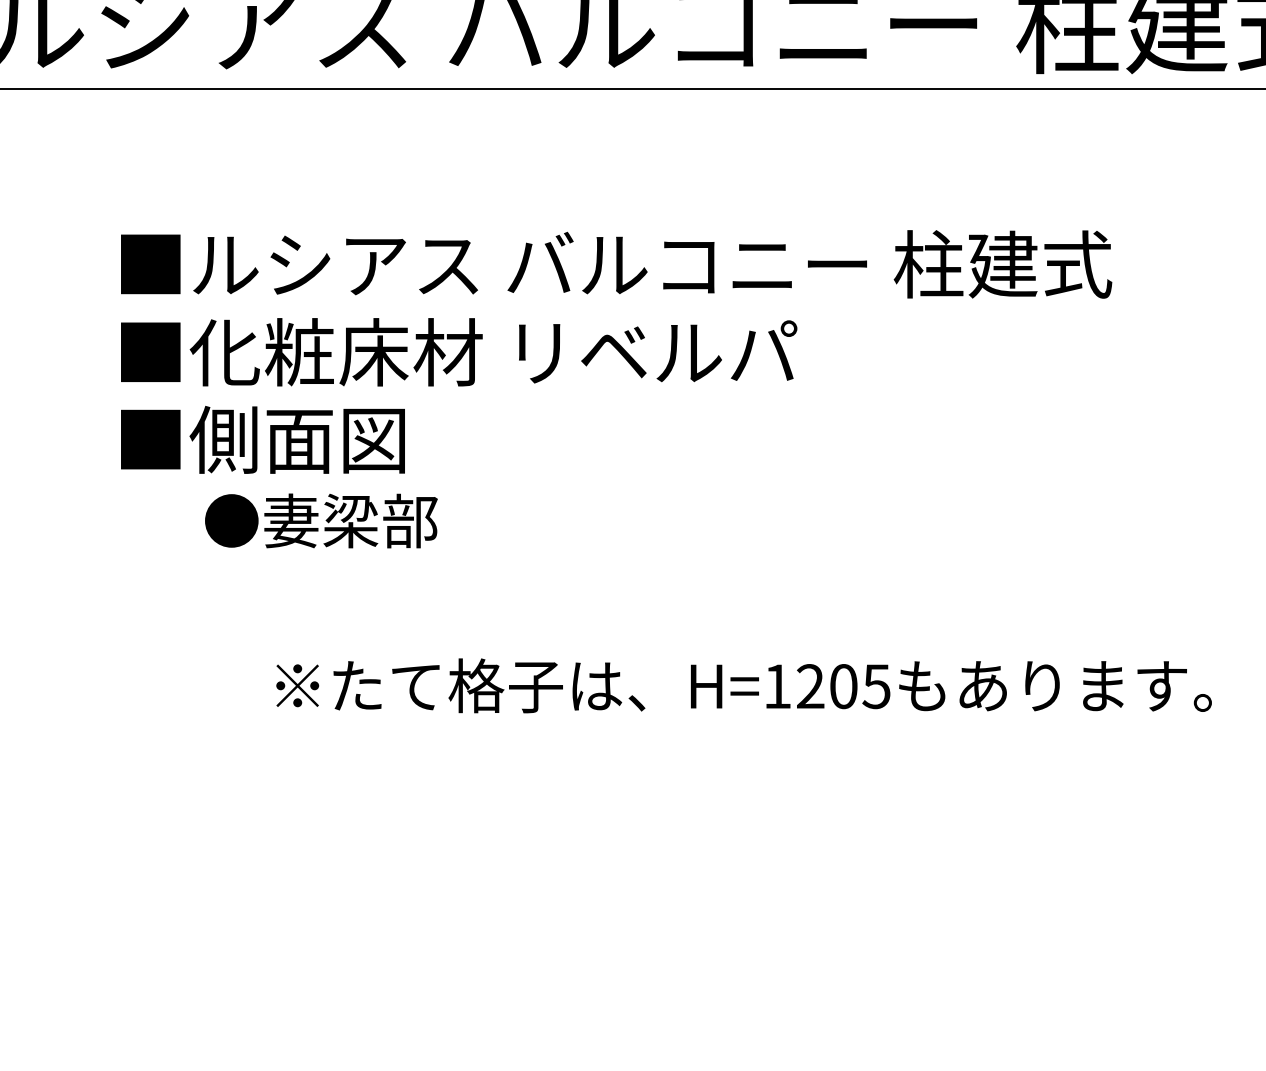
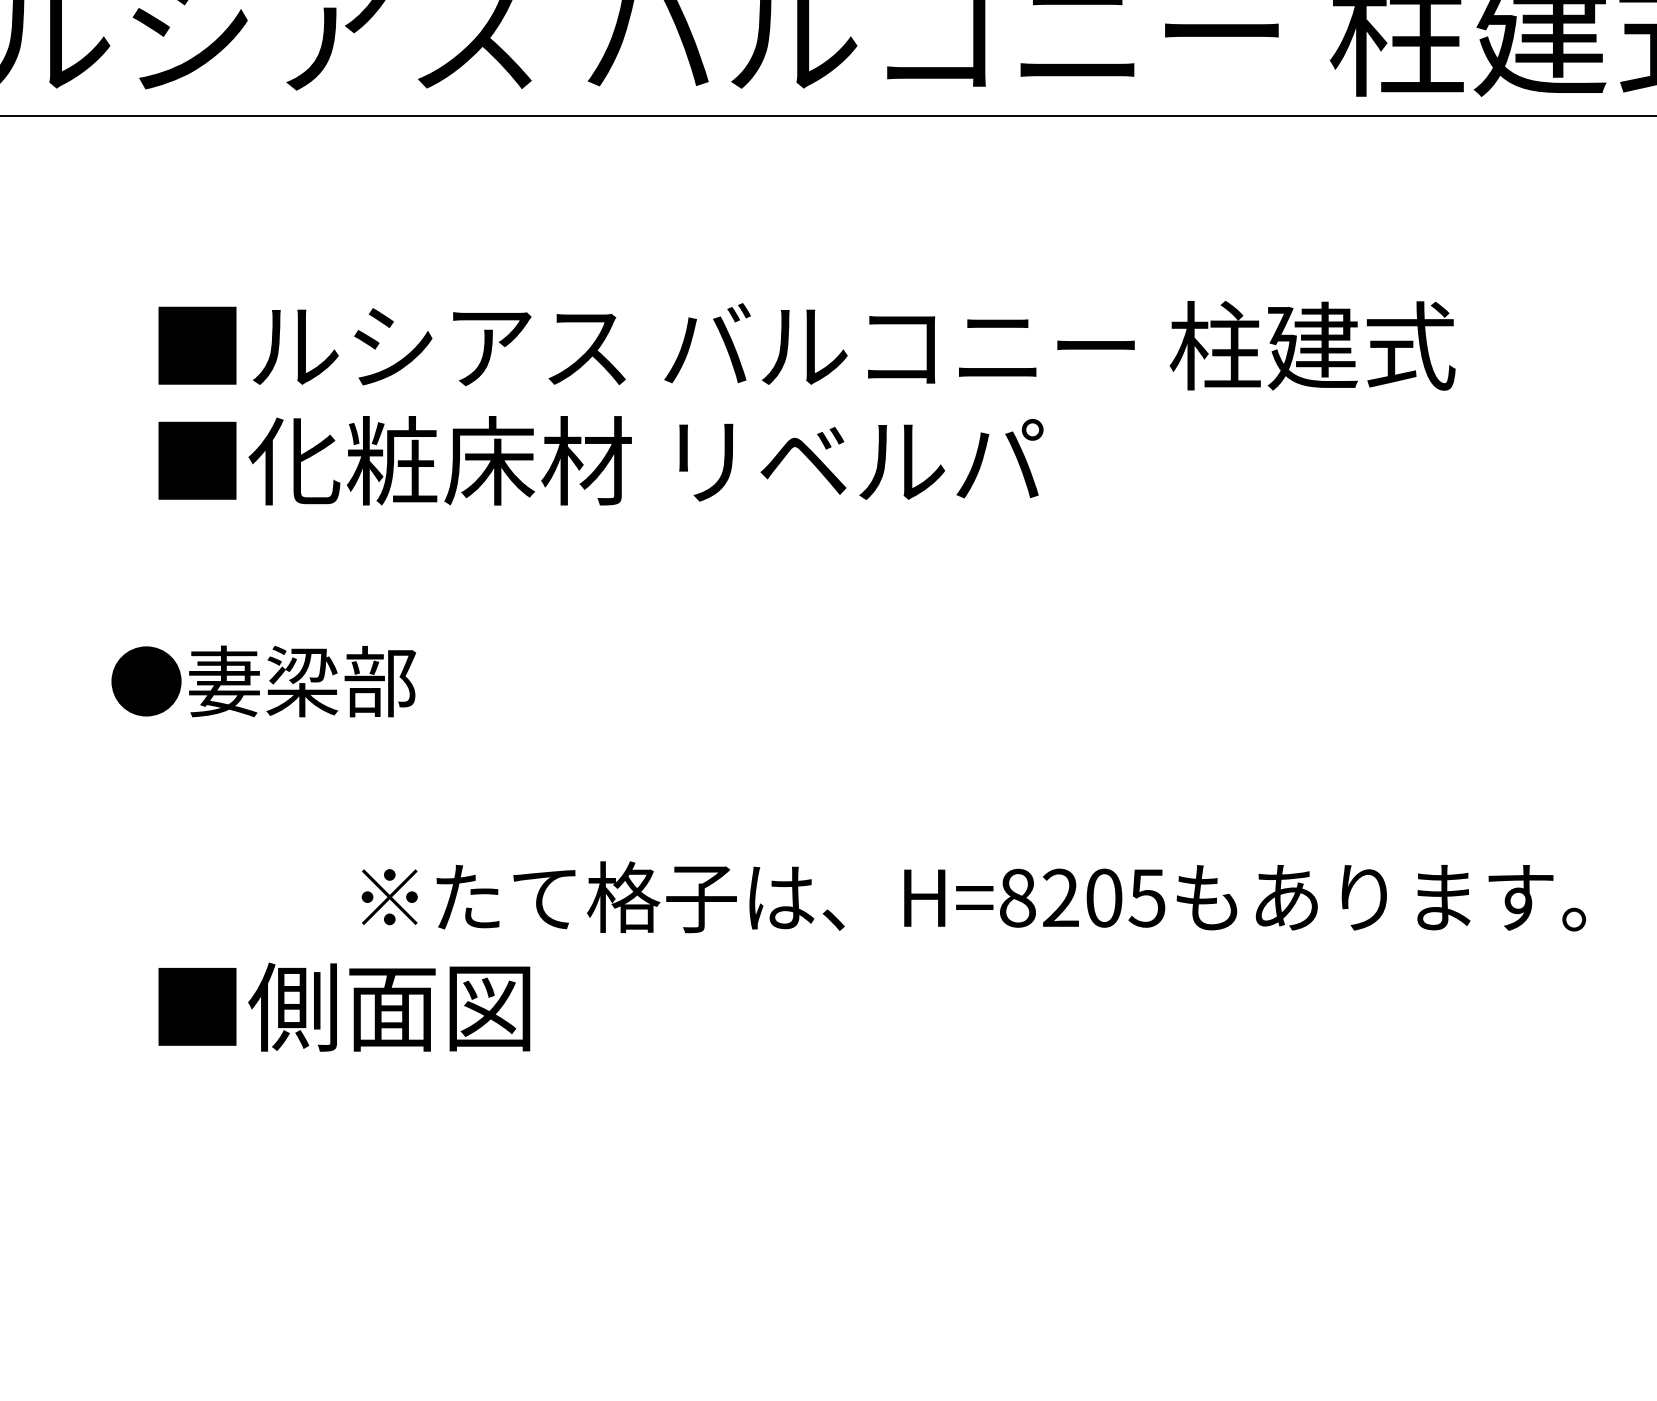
text: (262, 439) -> (343, 1006), moved
text: (321, 520) -> (263, 680), moved
text: (777, 686) -> (1017, 898), H=1205 -> H=8205

